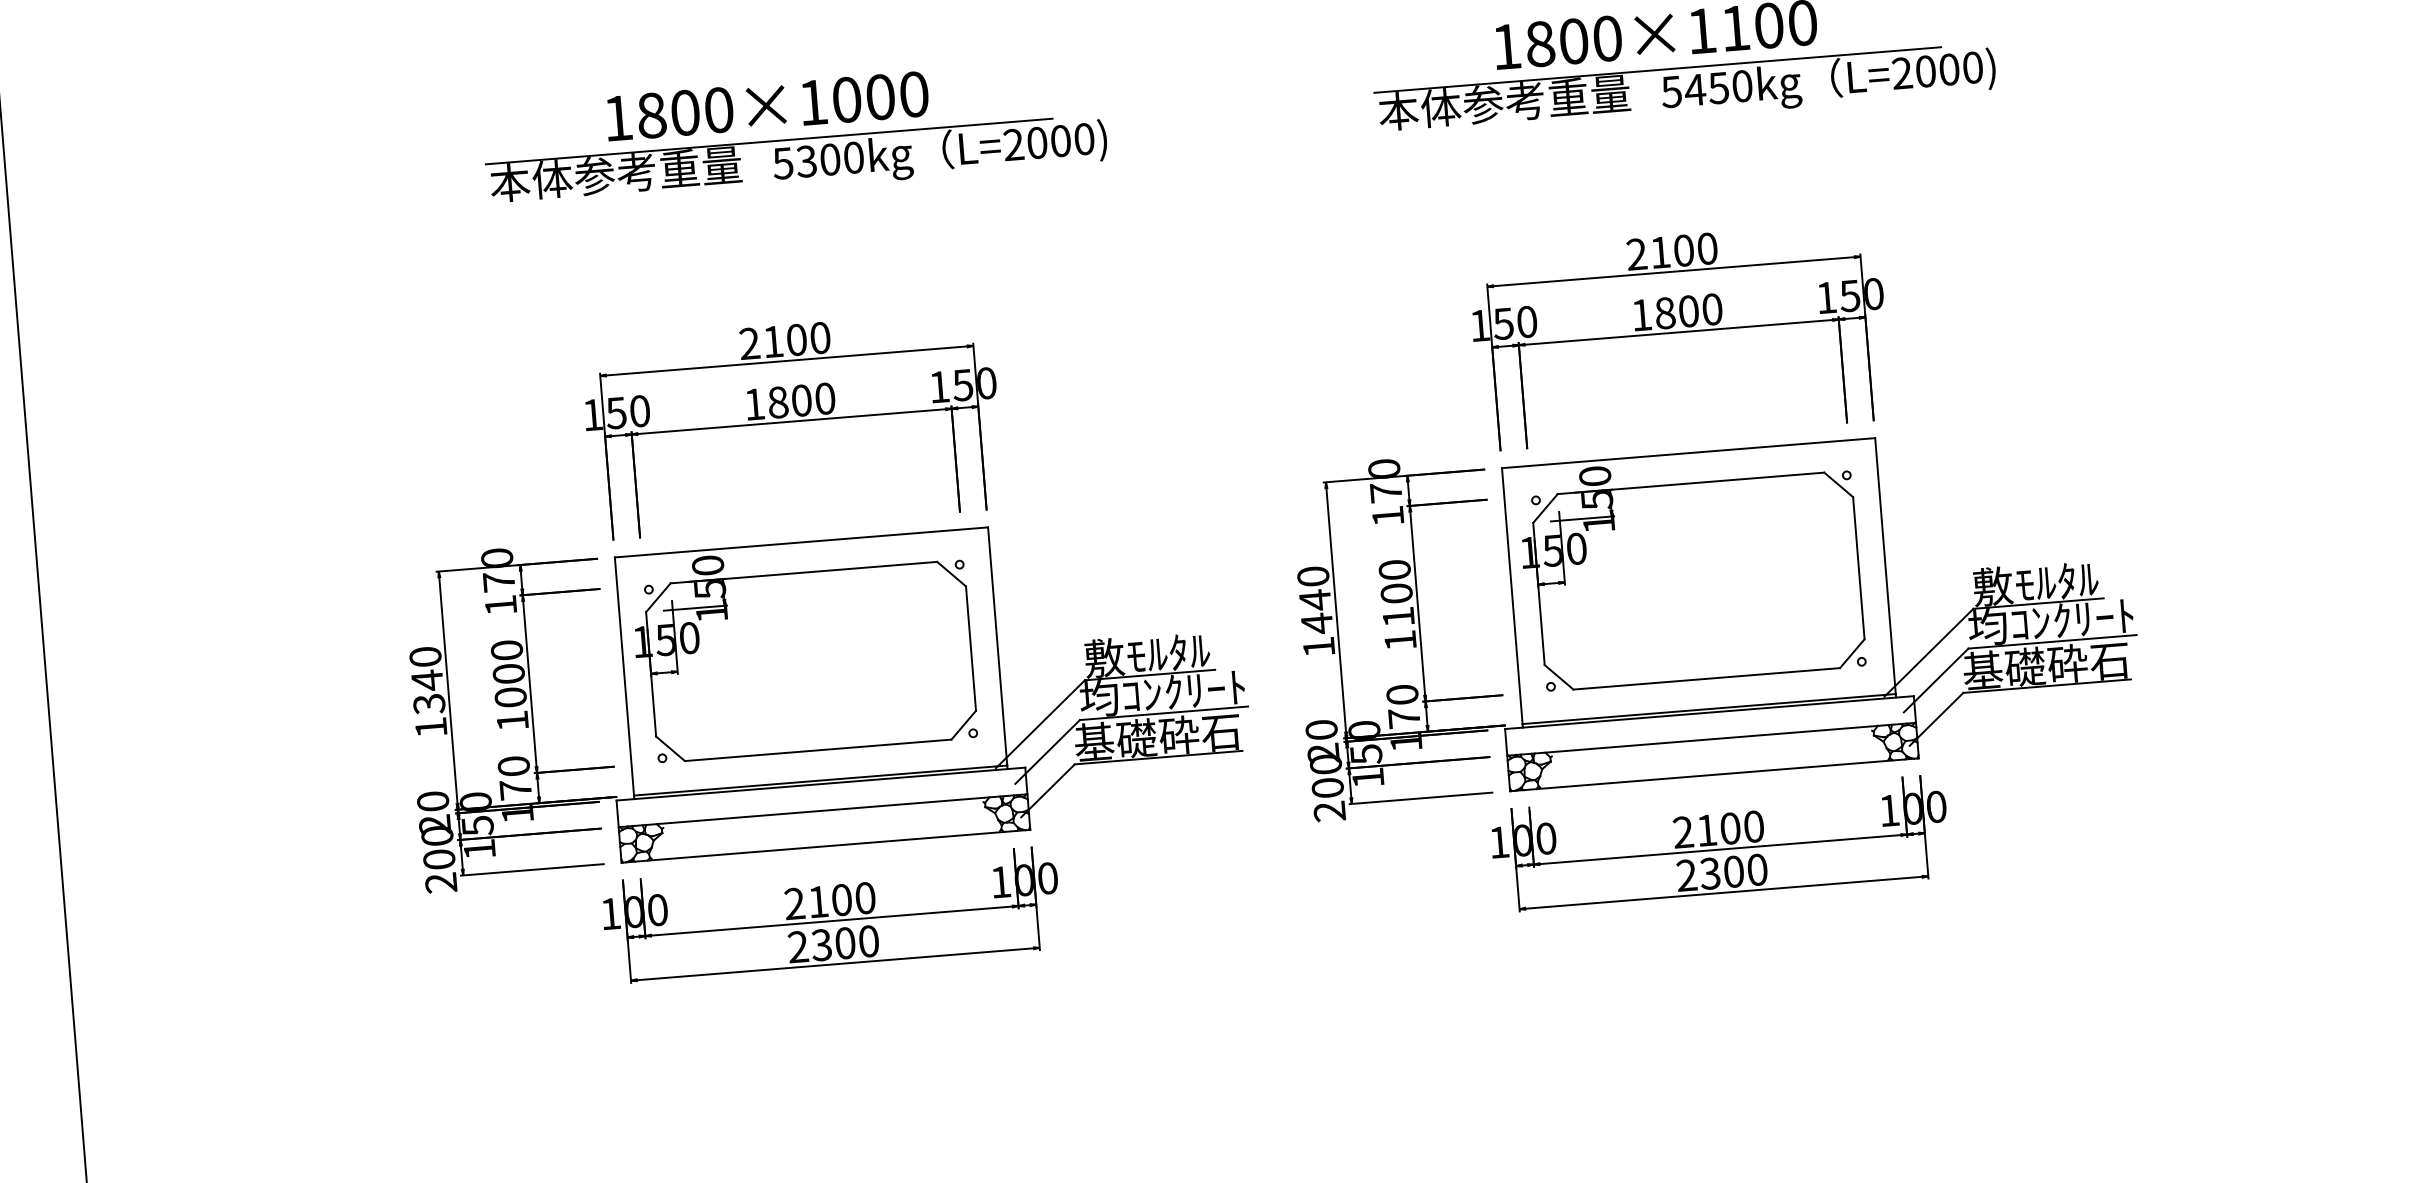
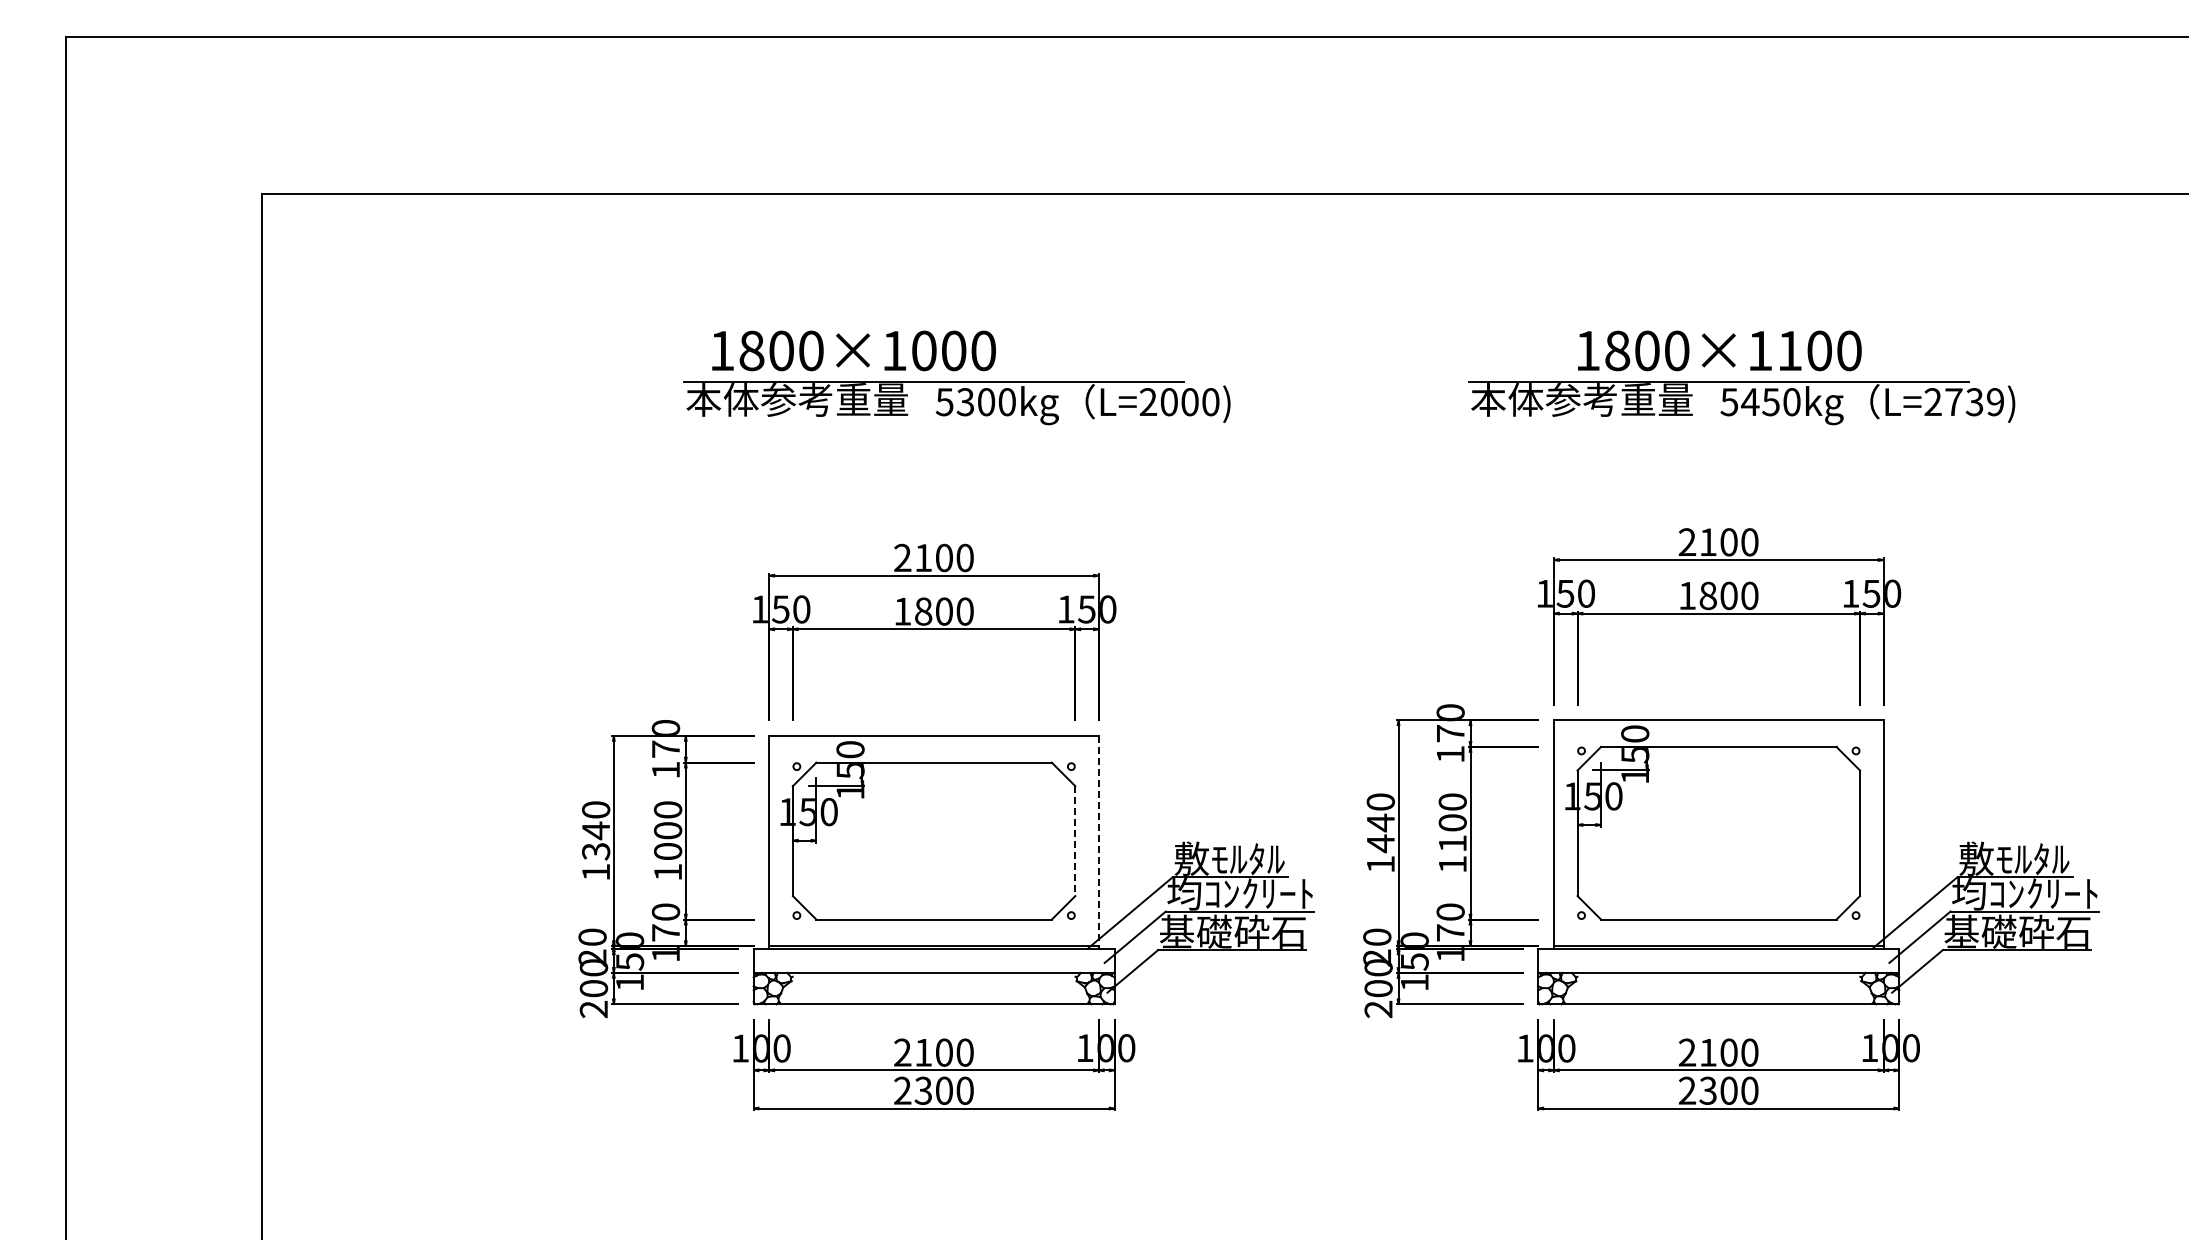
text: (1949, 70) -> (1974, 402), L=2000) -> L=2739)
text: (766, 105) -> (853, 350), moved
line: (997, 646) -> (1098, 841), solid -> dashed
line: (971, 649) -> (1075, 841), solid -> dashed

